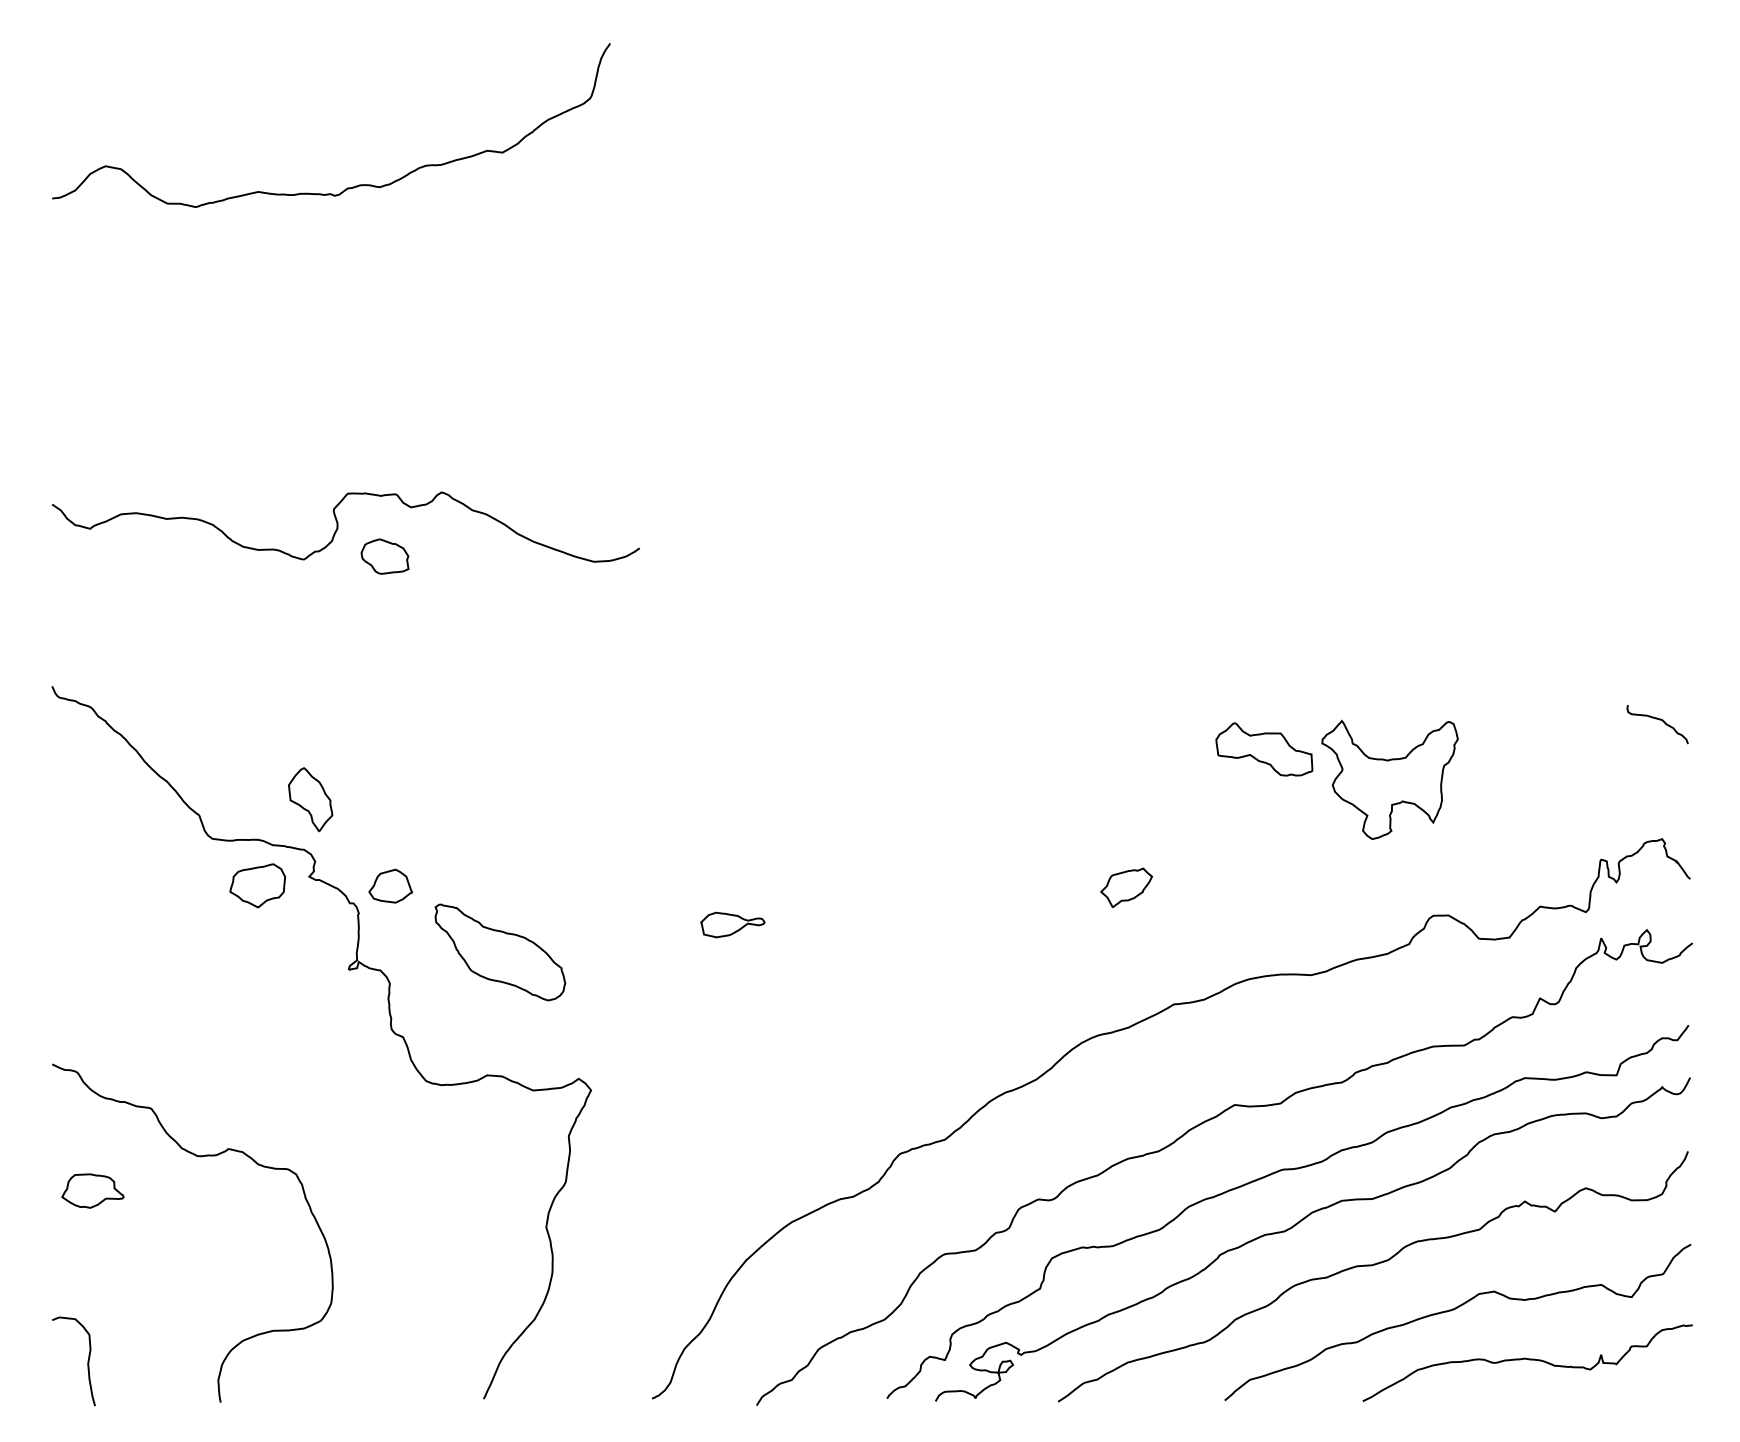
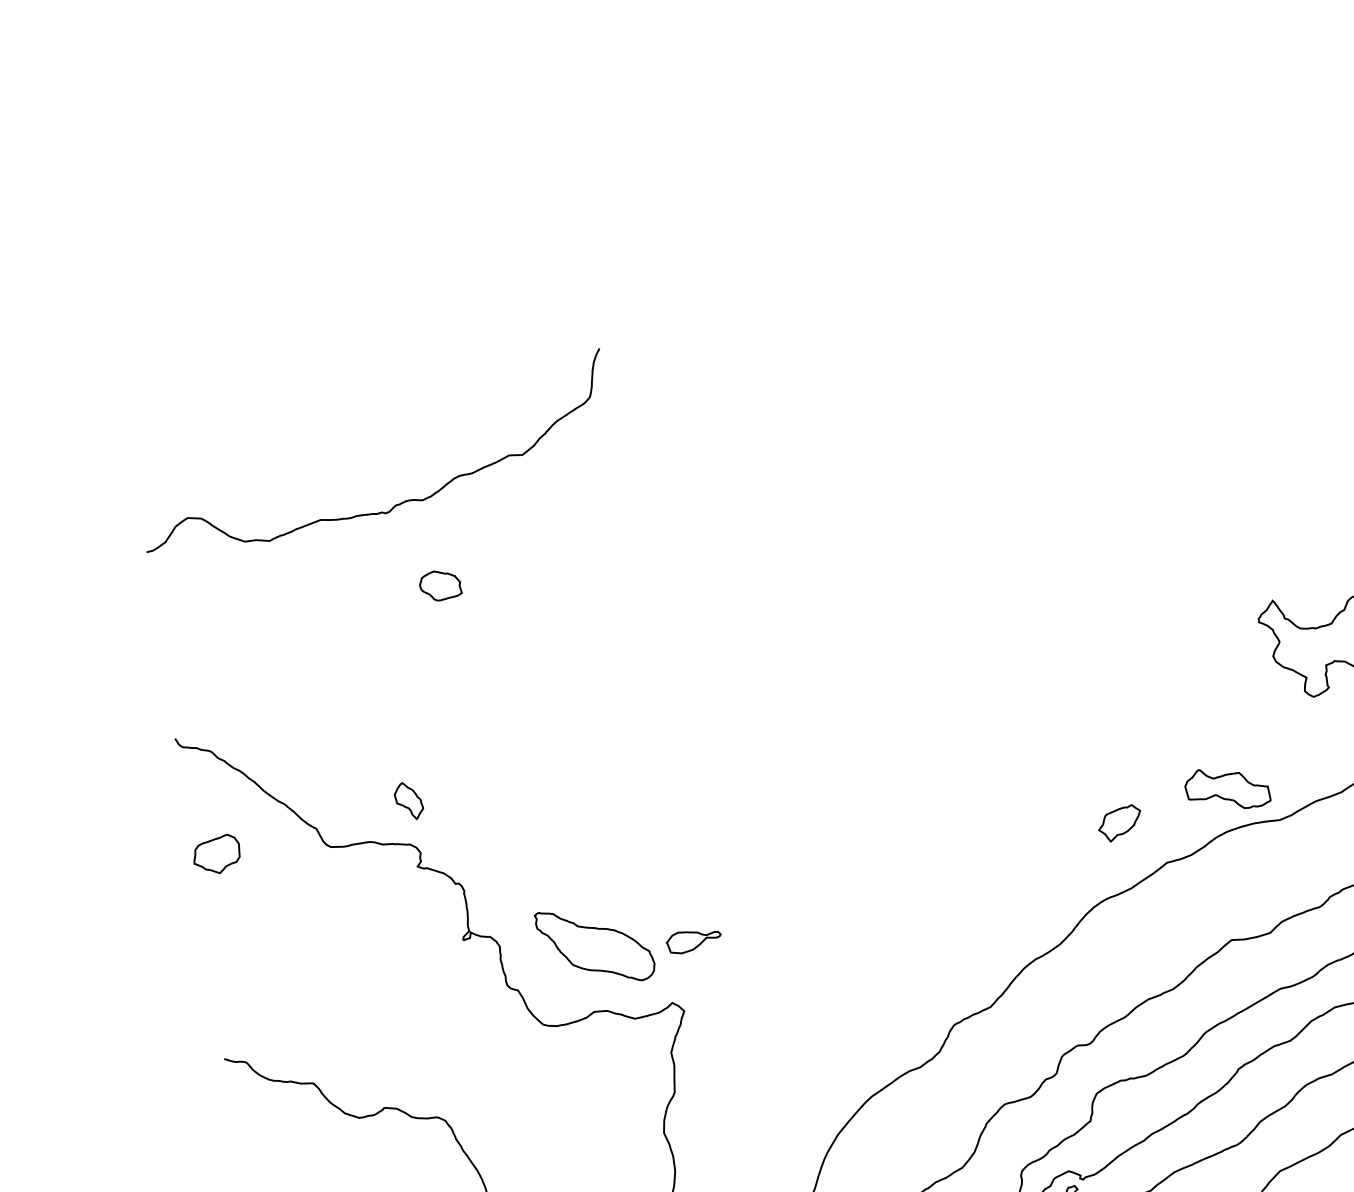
curve: (347, 187) -> (395, 504), moved
curve: (338, 526) -> (397, 566), removed
part: (1264, 749) -> (1227, 788), moved
part: (310, 799) -> (408, 801), size x0.7
part: (257, 885) -> (216, 854), moved
part: (390, 885) -> (487, 863), removed
part: (1126, 887) -> (1119, 823), moved
part: (732, 924) -> (693, 940), moved
part: (500, 952) -> (595, 945), moved
part: (92, 1190) -> (274, 1160), removed

